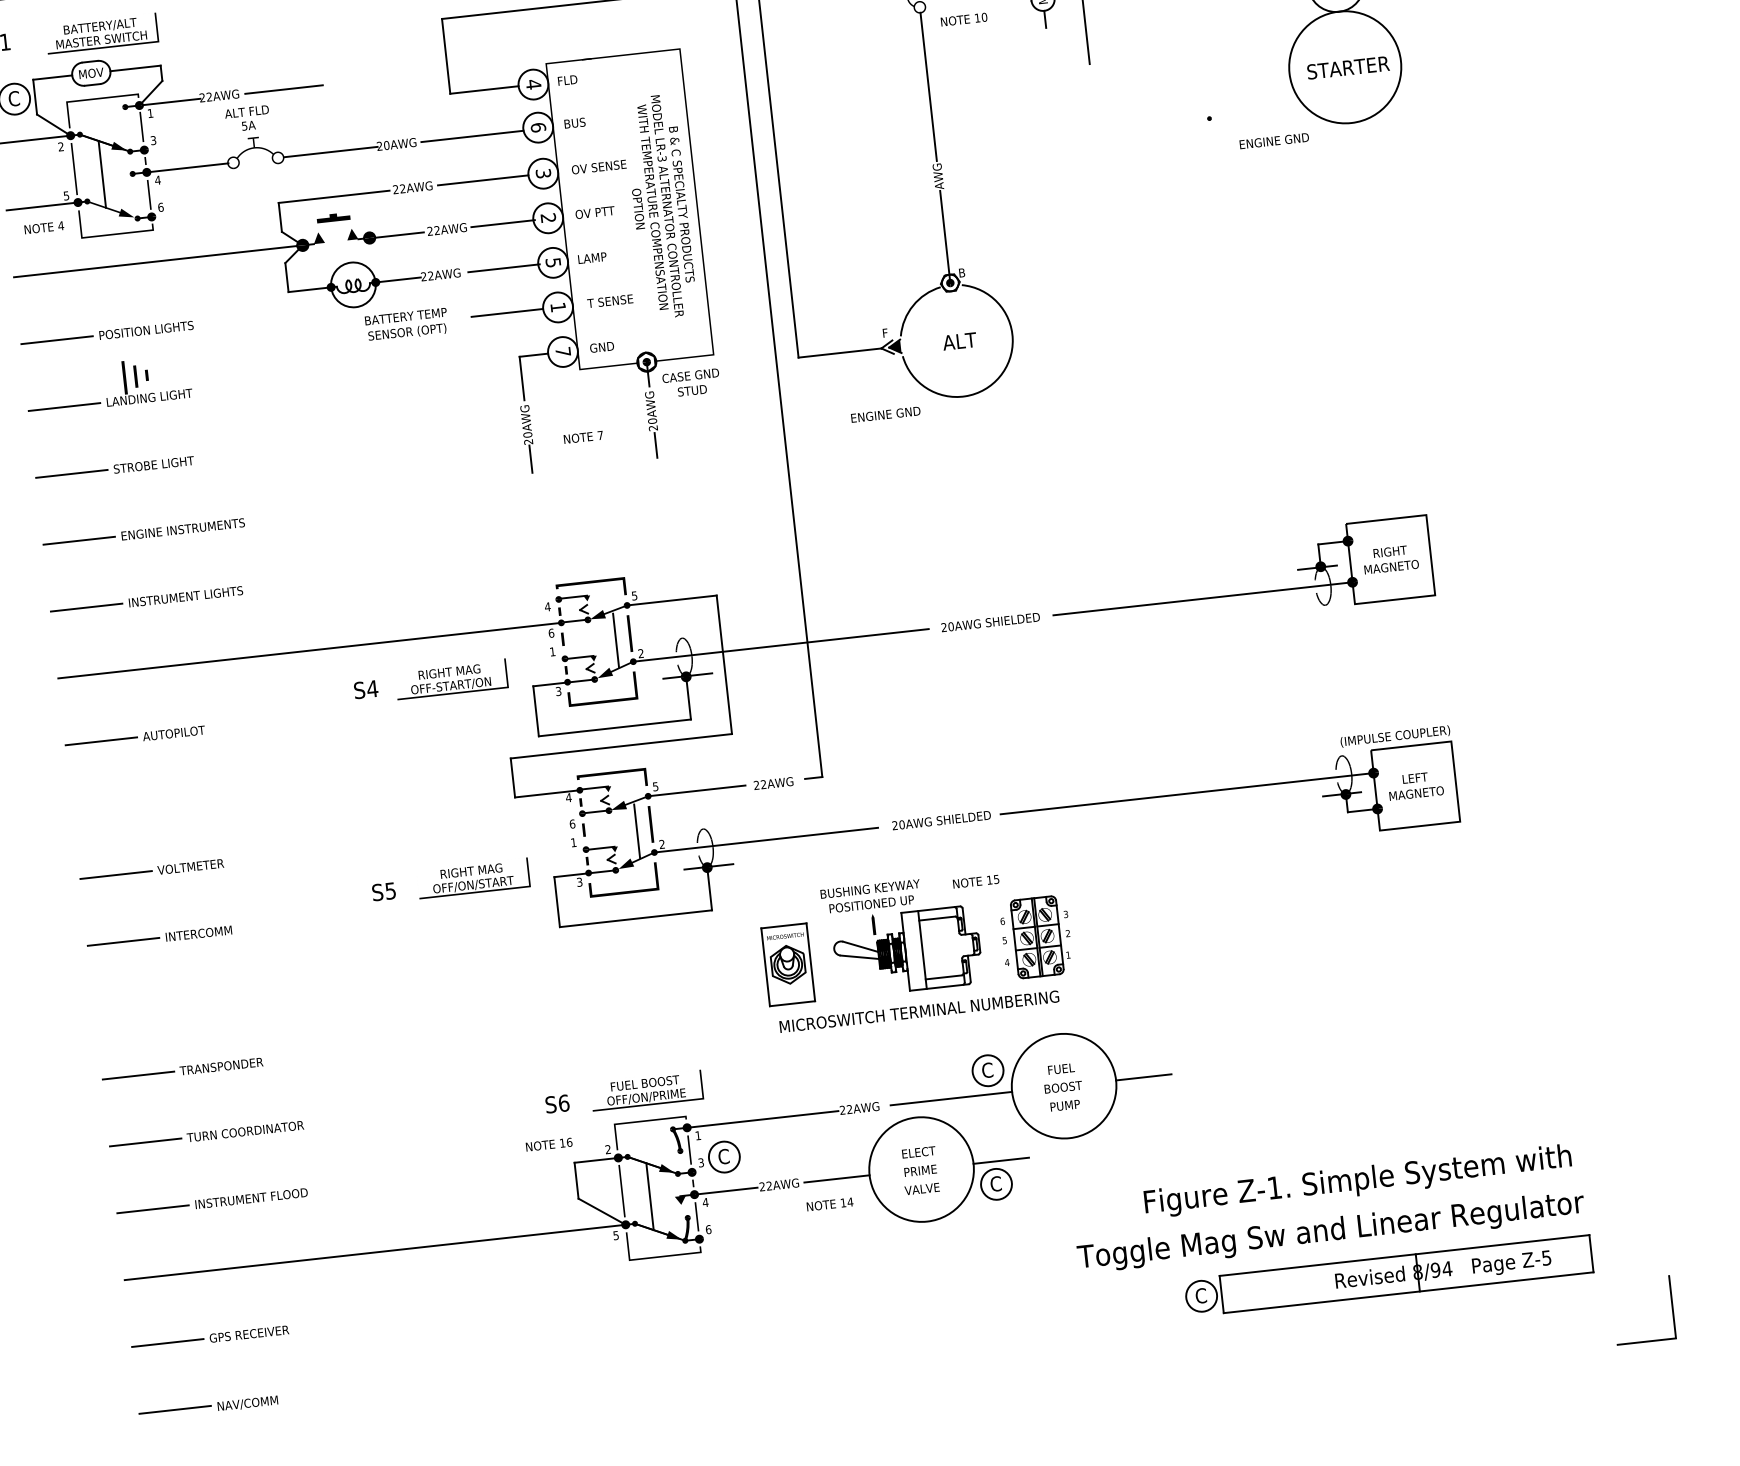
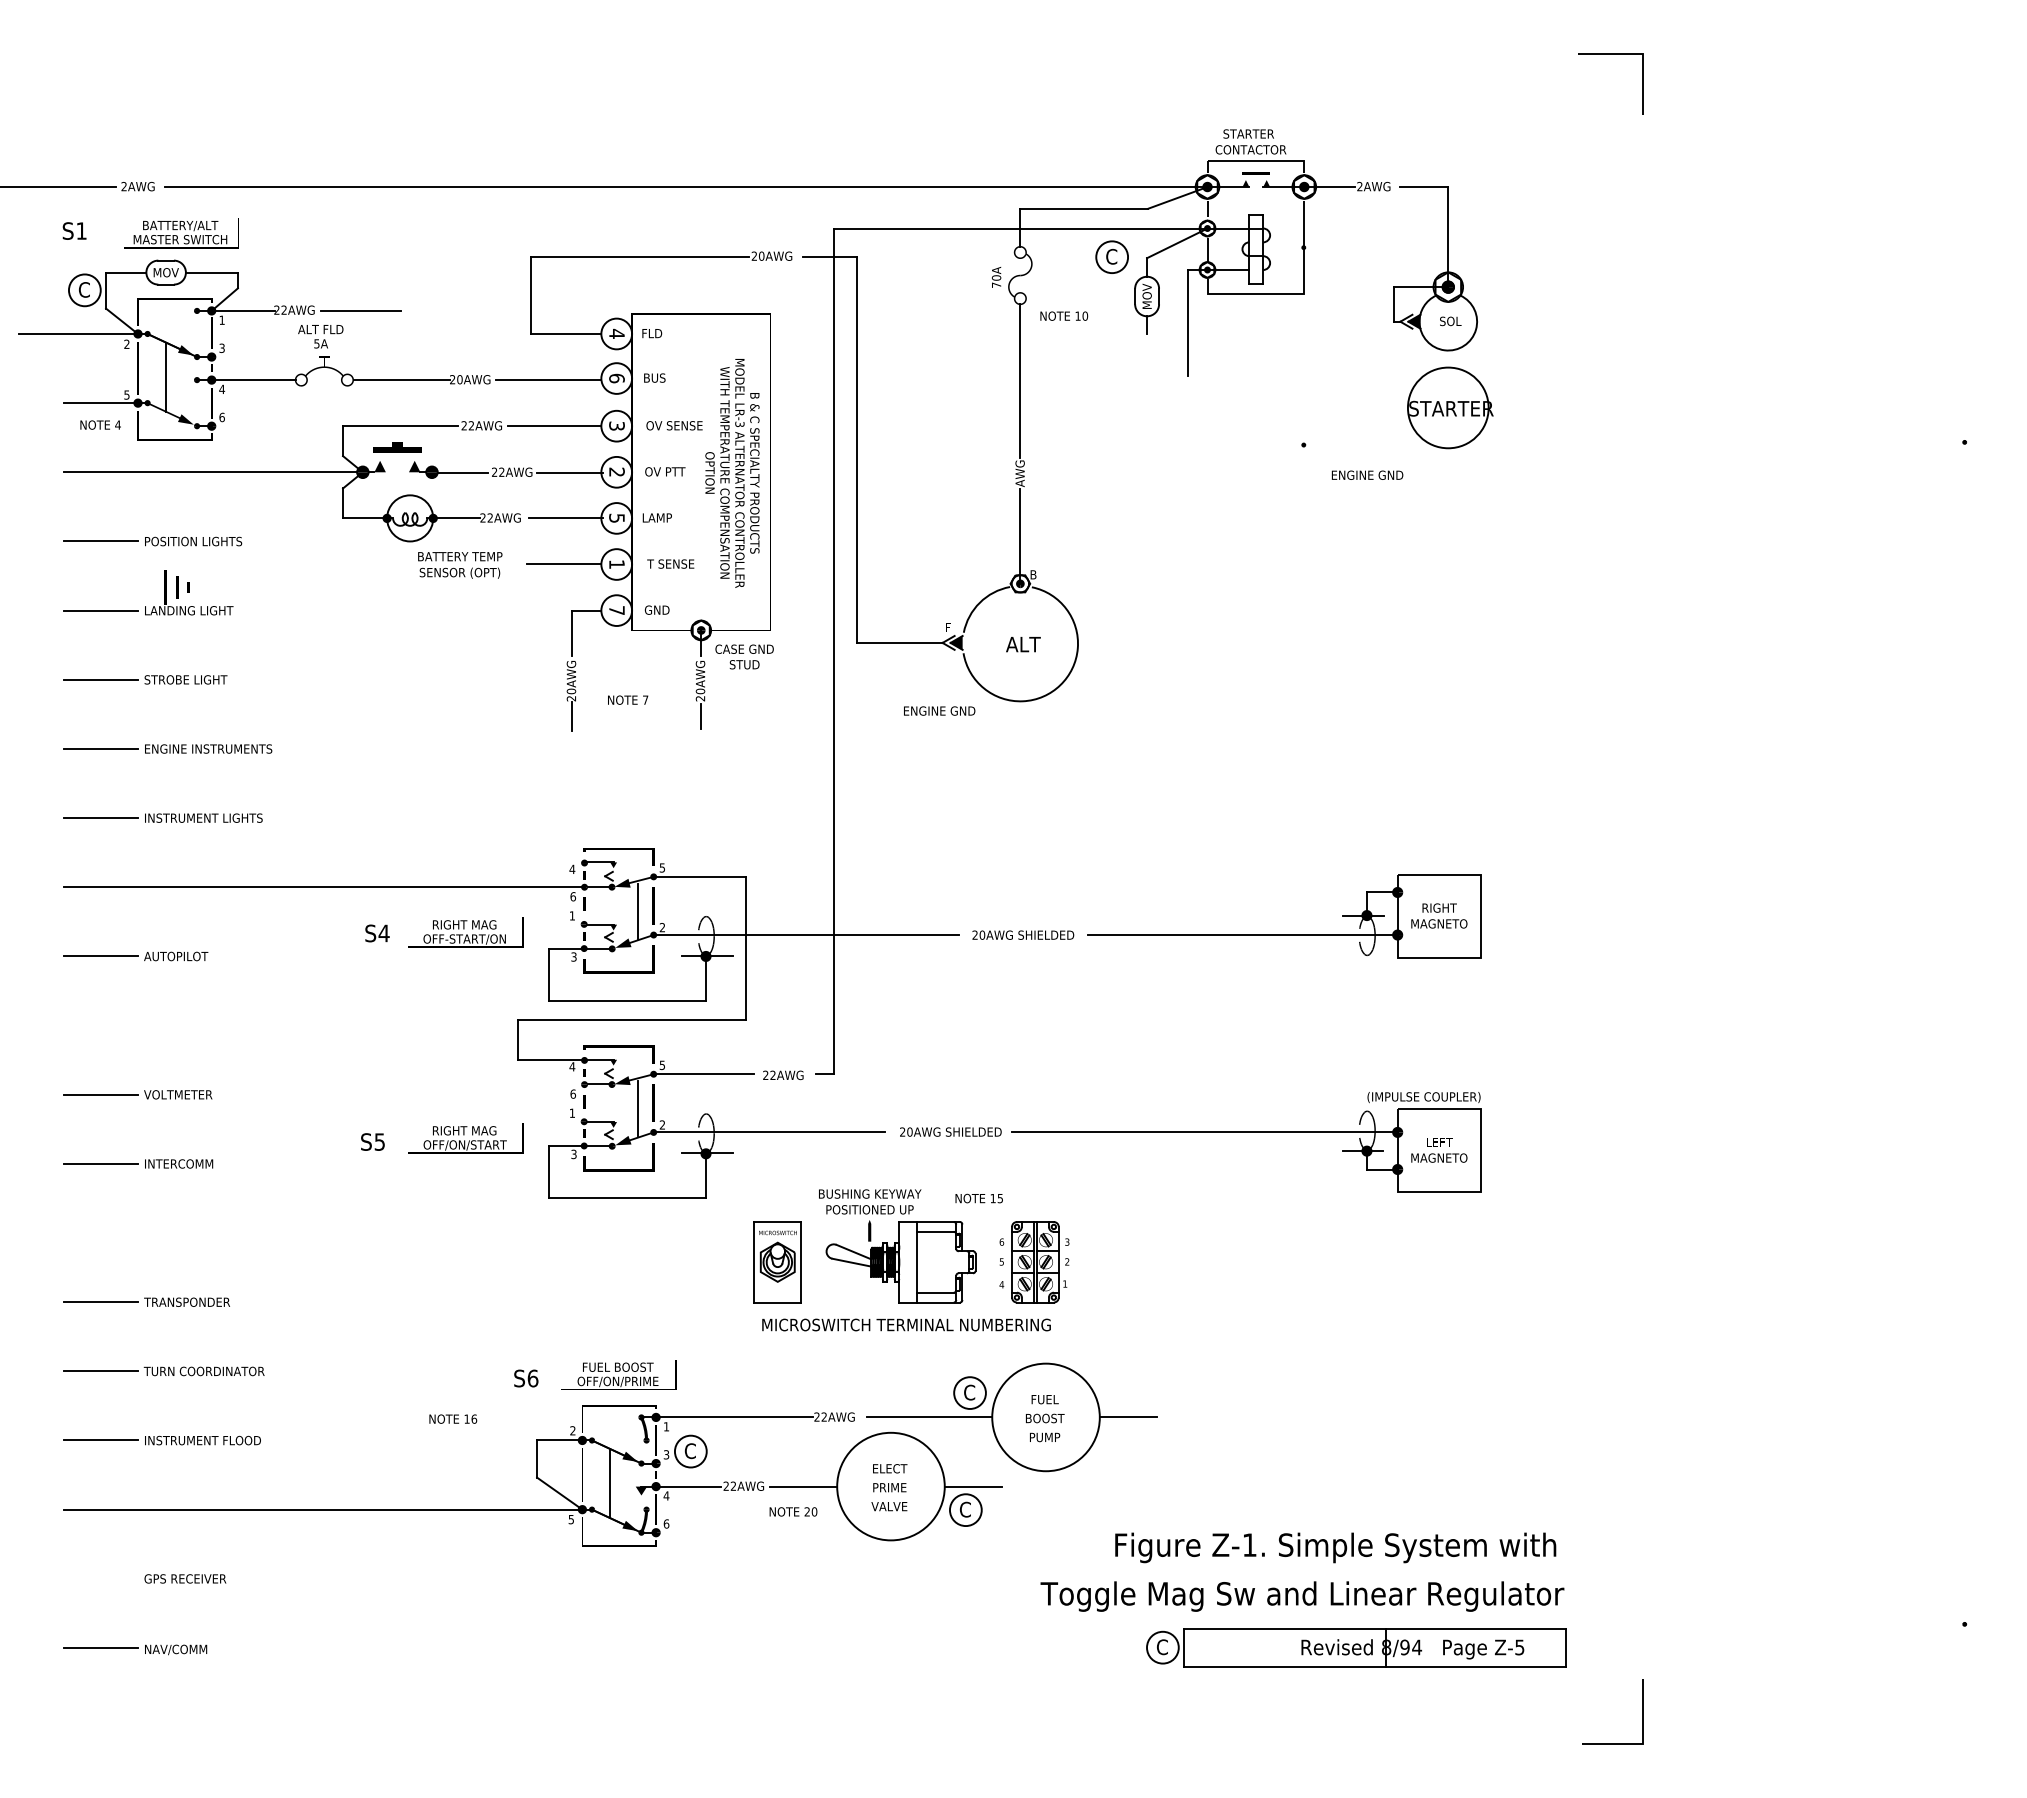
circle: (1344, 66) -> (1447, 407), size x0.7
part: (333, 217) -> (397, 447), size x1.4
text: (549, 1144) -> (453, 1418), moved
text: (846, 1202) -> (810, 1511), 14 -> 20
line: (168, 1342) -> (101, 1578), removed

